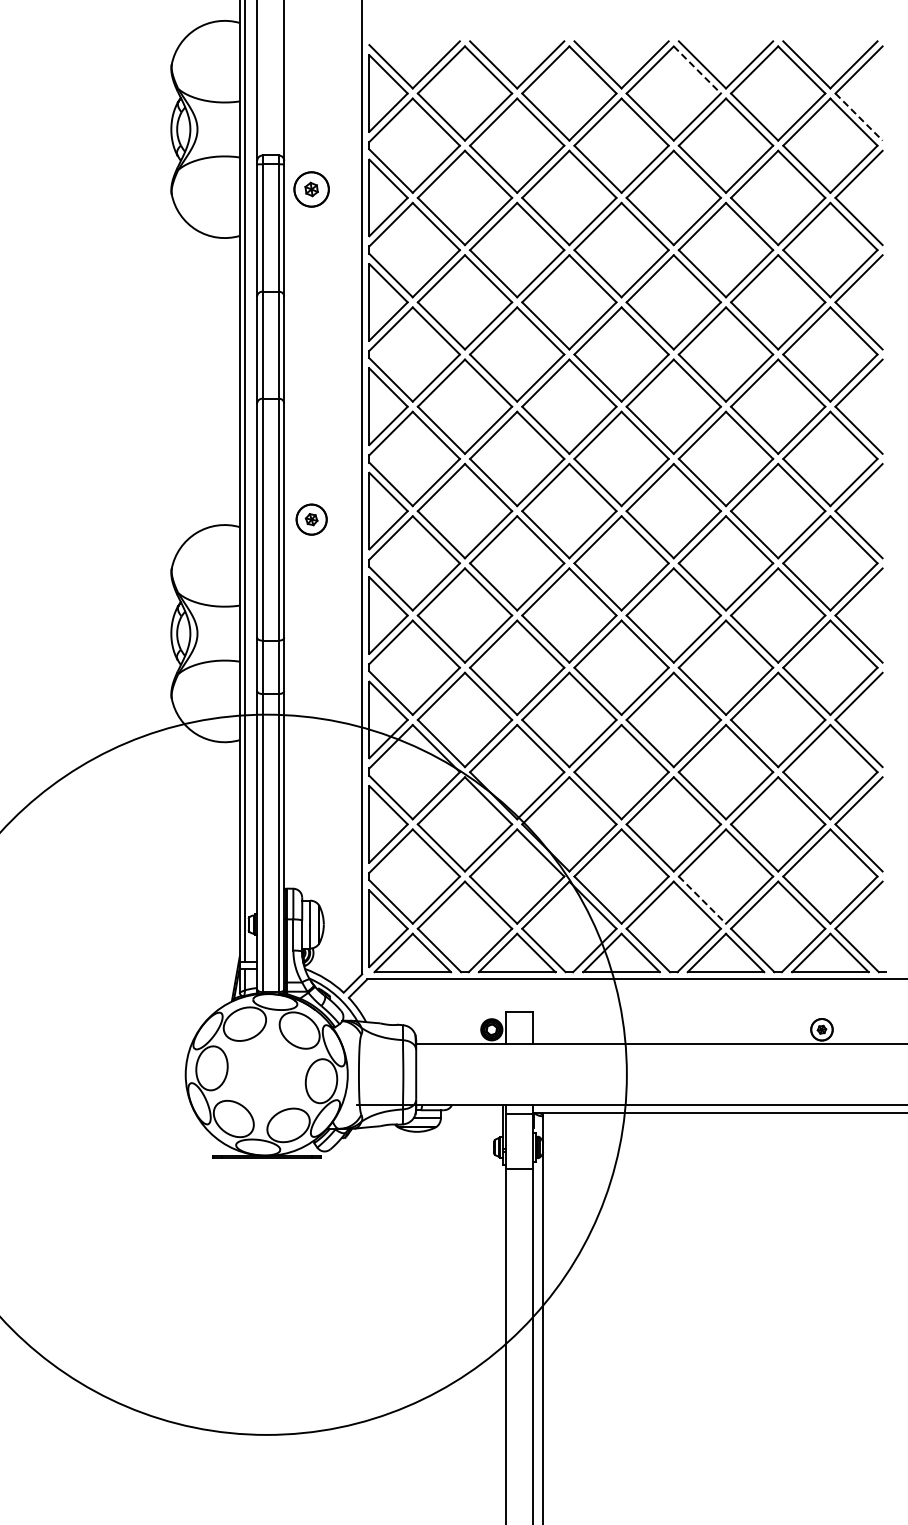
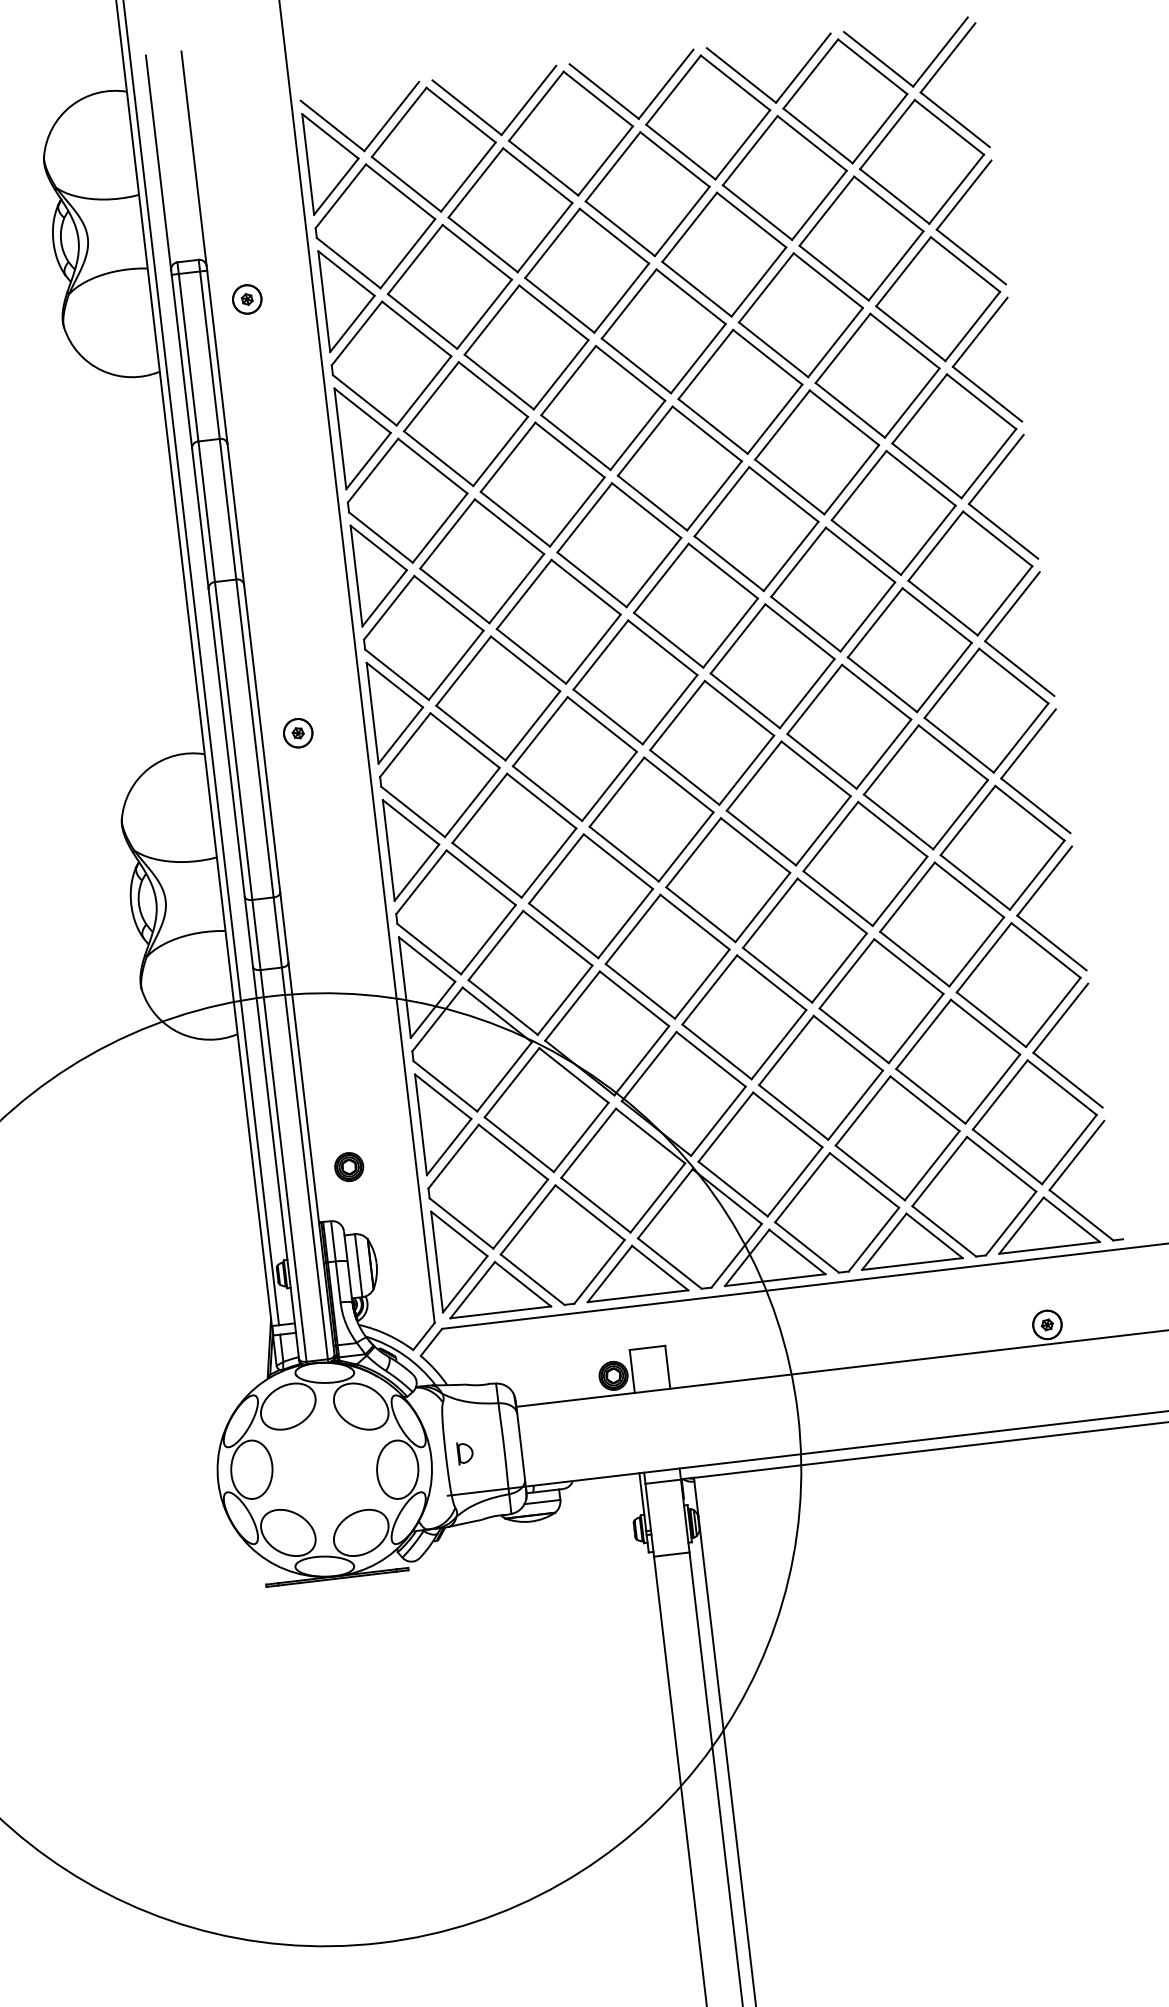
line: (697, 70) -> (735, 83), dashed -> solid
line: (859, 117) -> (955, 120), dashed -> solid
part: (311, 189) -> (246, 299), size x0.62
part: (311, 519) -> (297, 733), size x0.71
part: (311, 849) -> (348, 1166), added
line: (702, 900) -> (870, 1173), dashed -> solid
part: (373, 1074) -> (465, 1452), added

